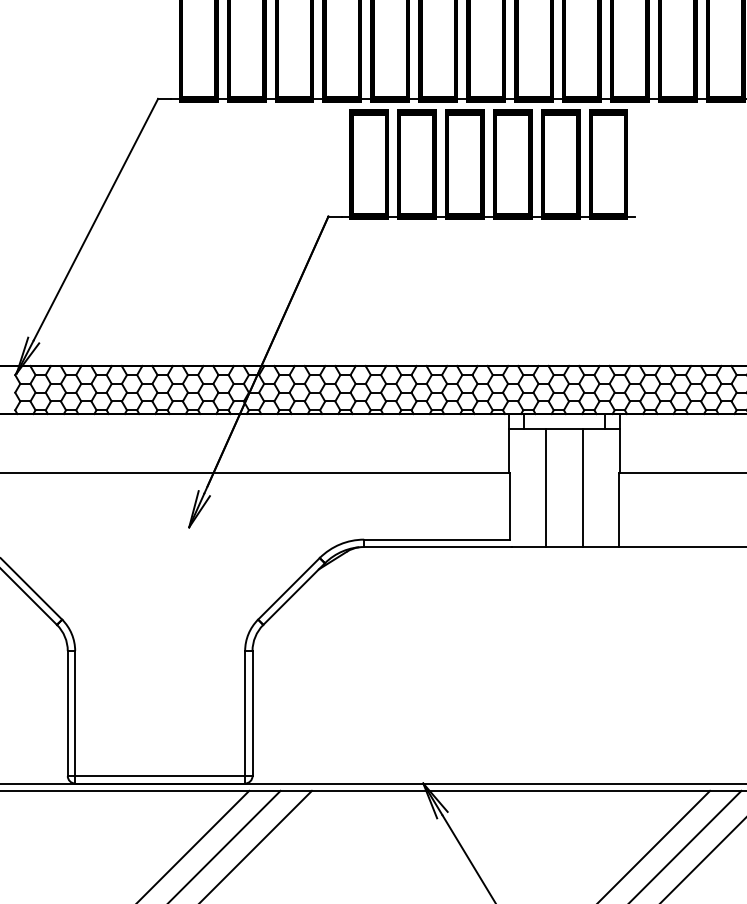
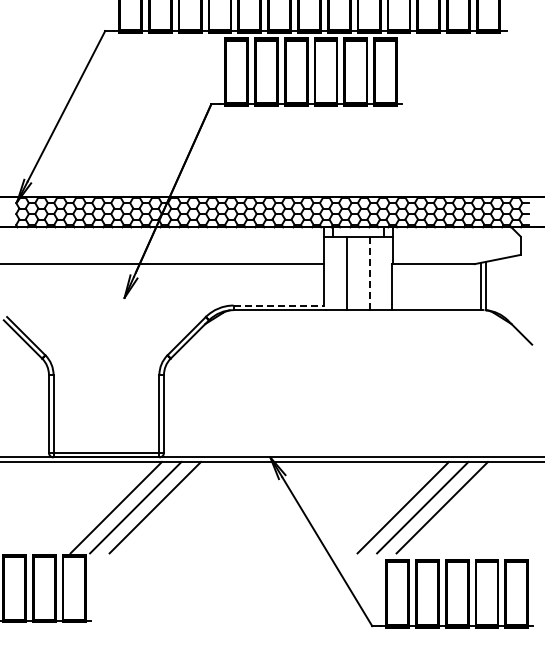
line: (582, 488) -> (369, 273), solid -> dashed
line: (438, 539) -> (279, 305), solid -> dashed

